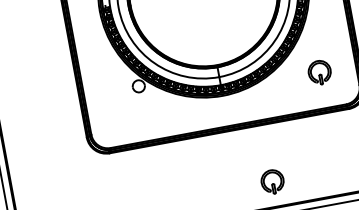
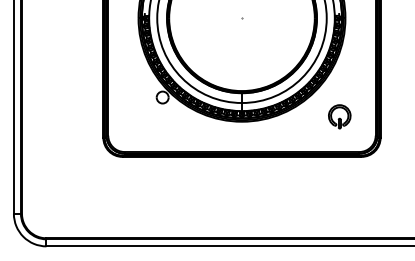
part: (272, 181) -> (274, 213), removed

